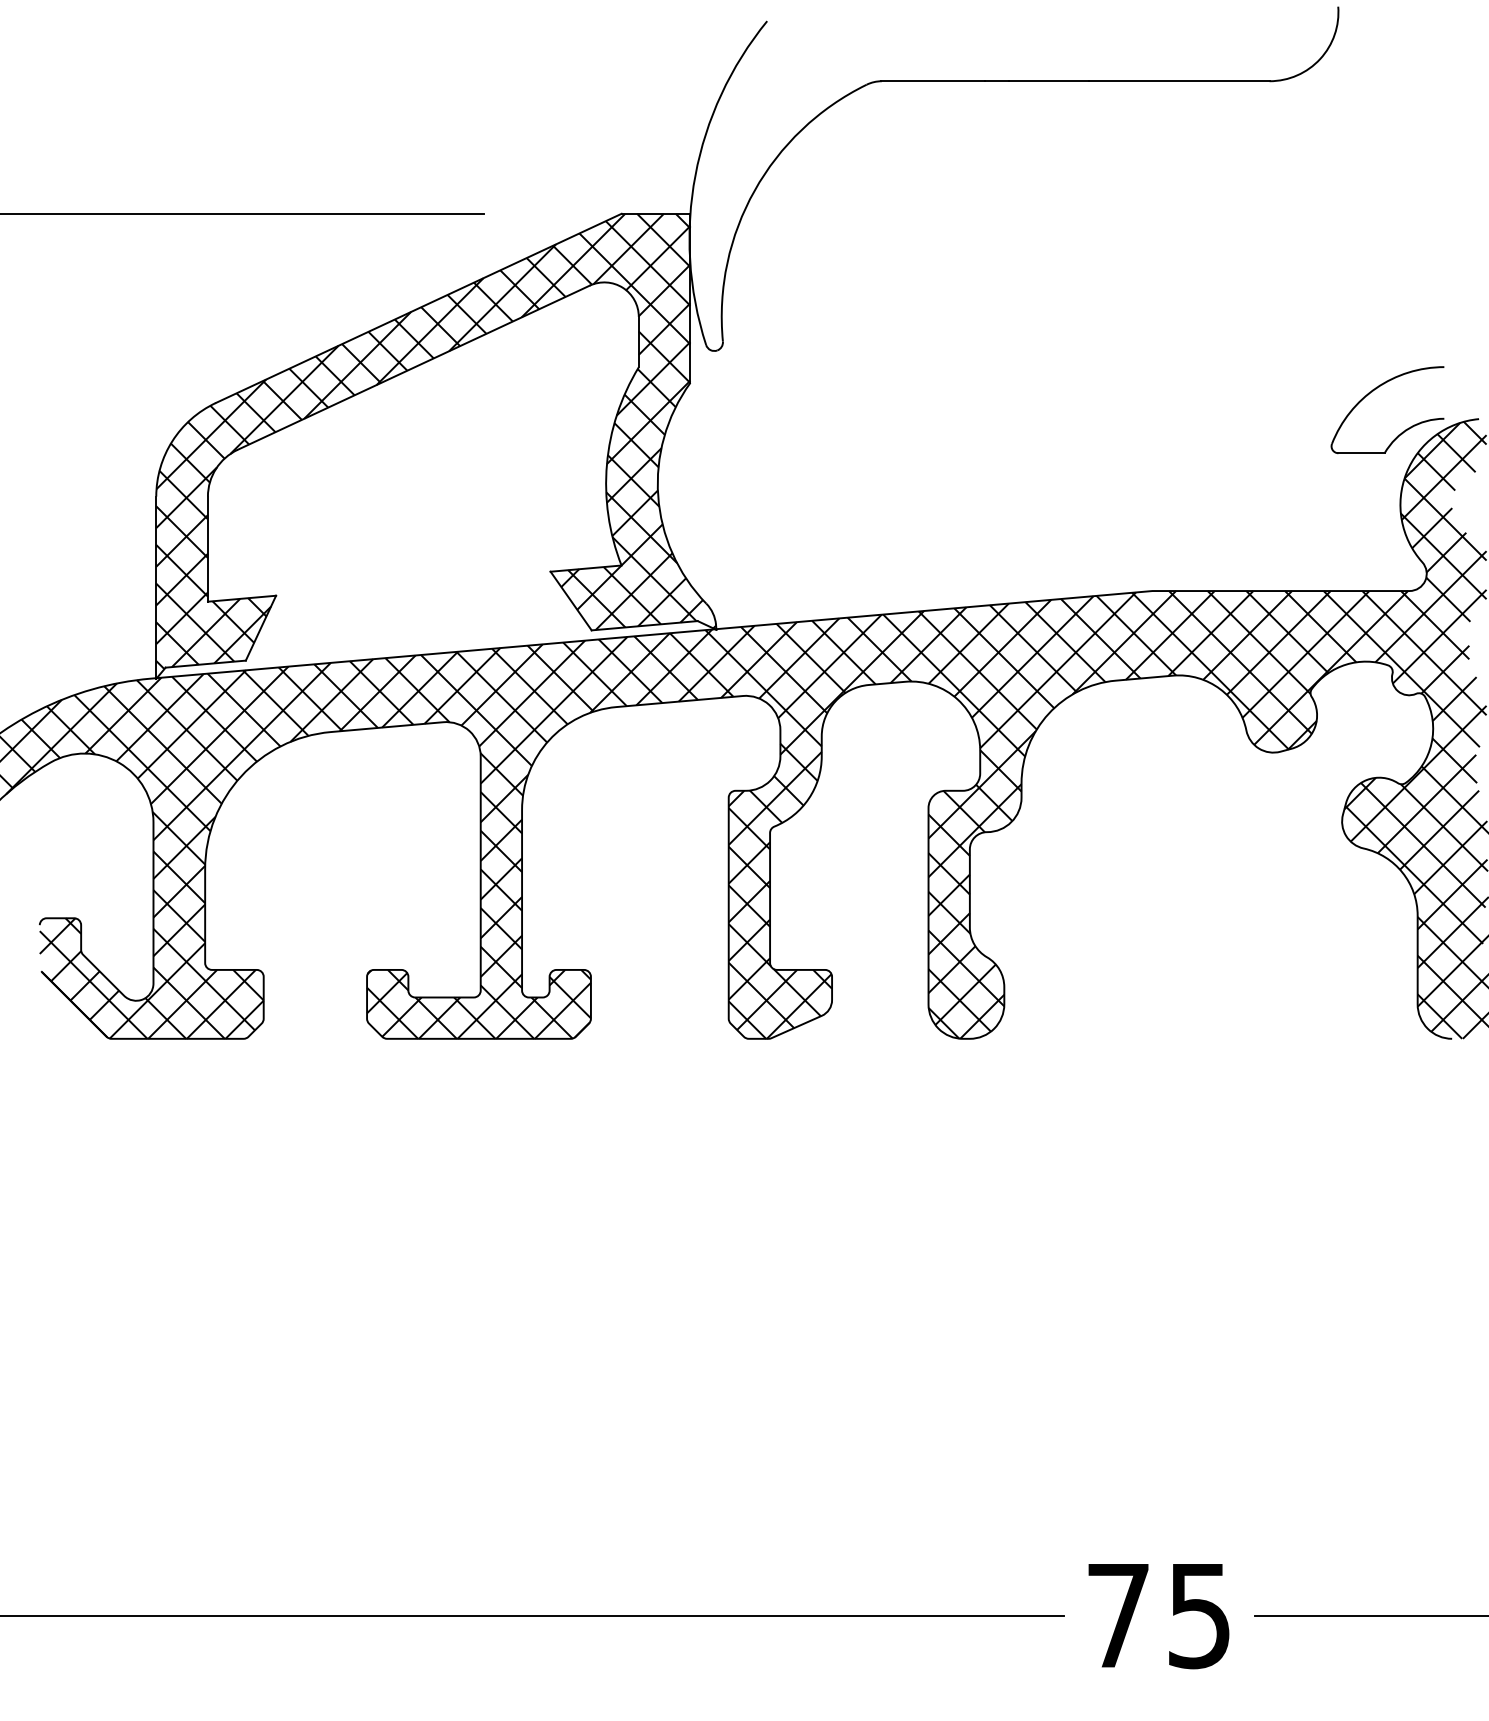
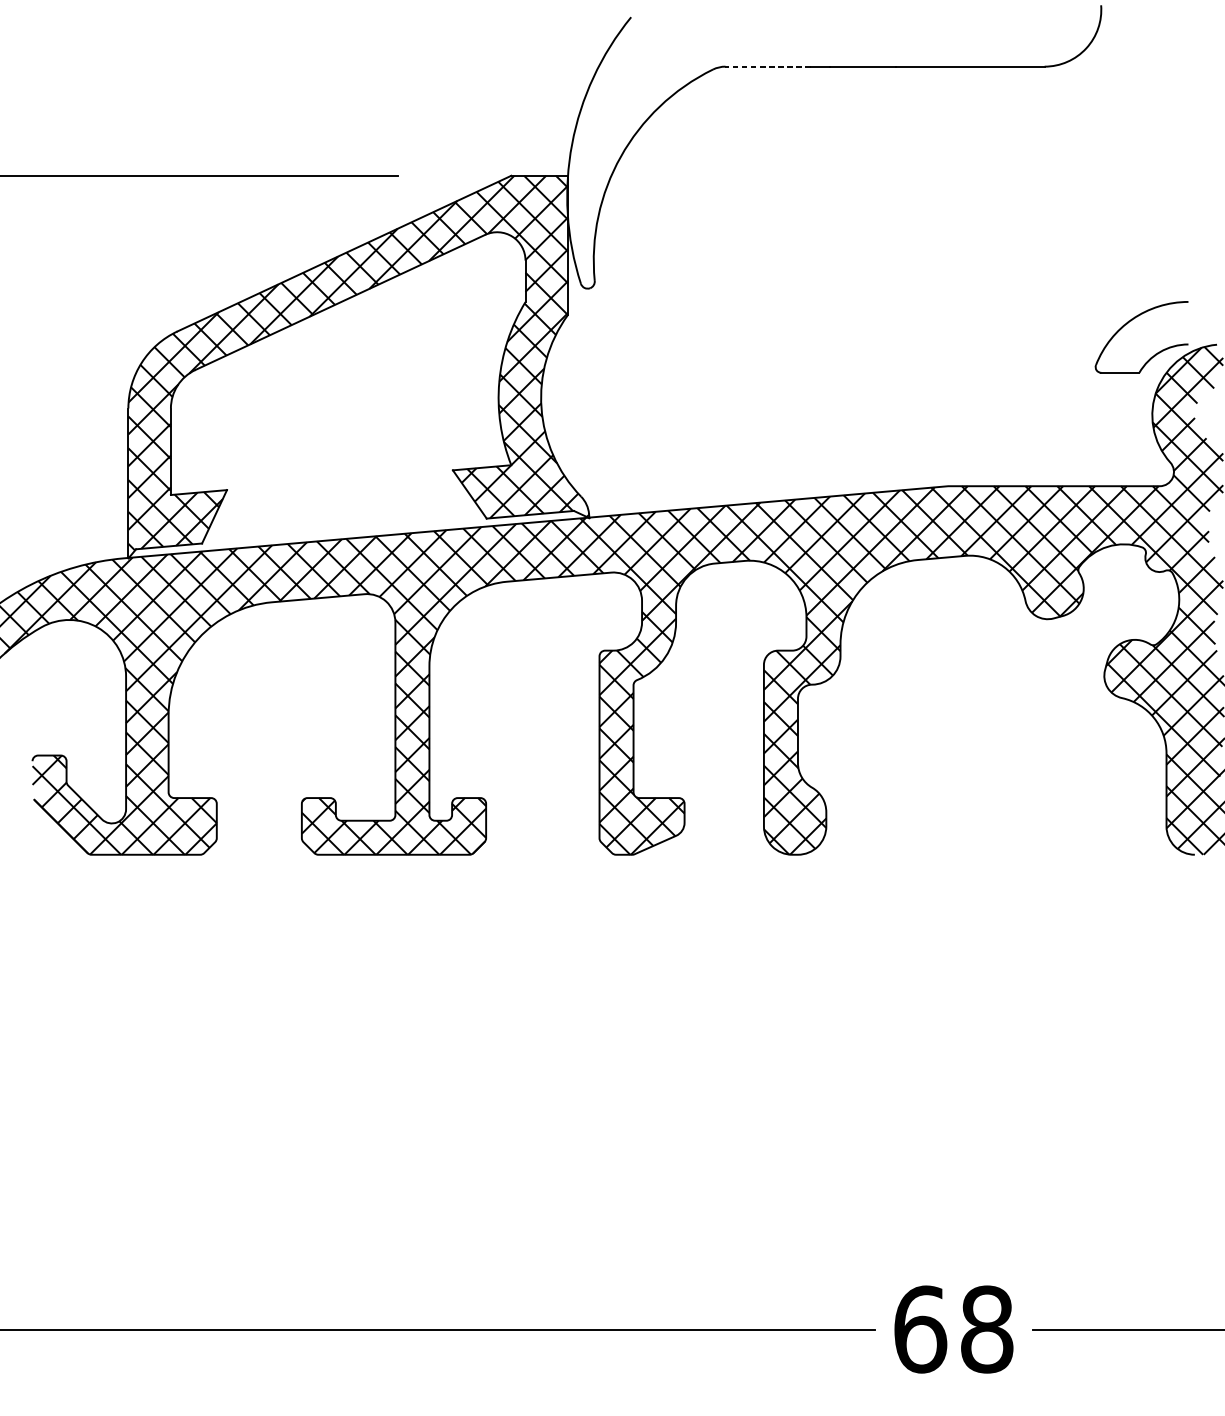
line: (932, 81) -> (767, 66), solid -> dashed
text: (1159, 1615) -> (954, 1329), 75 -> 68

